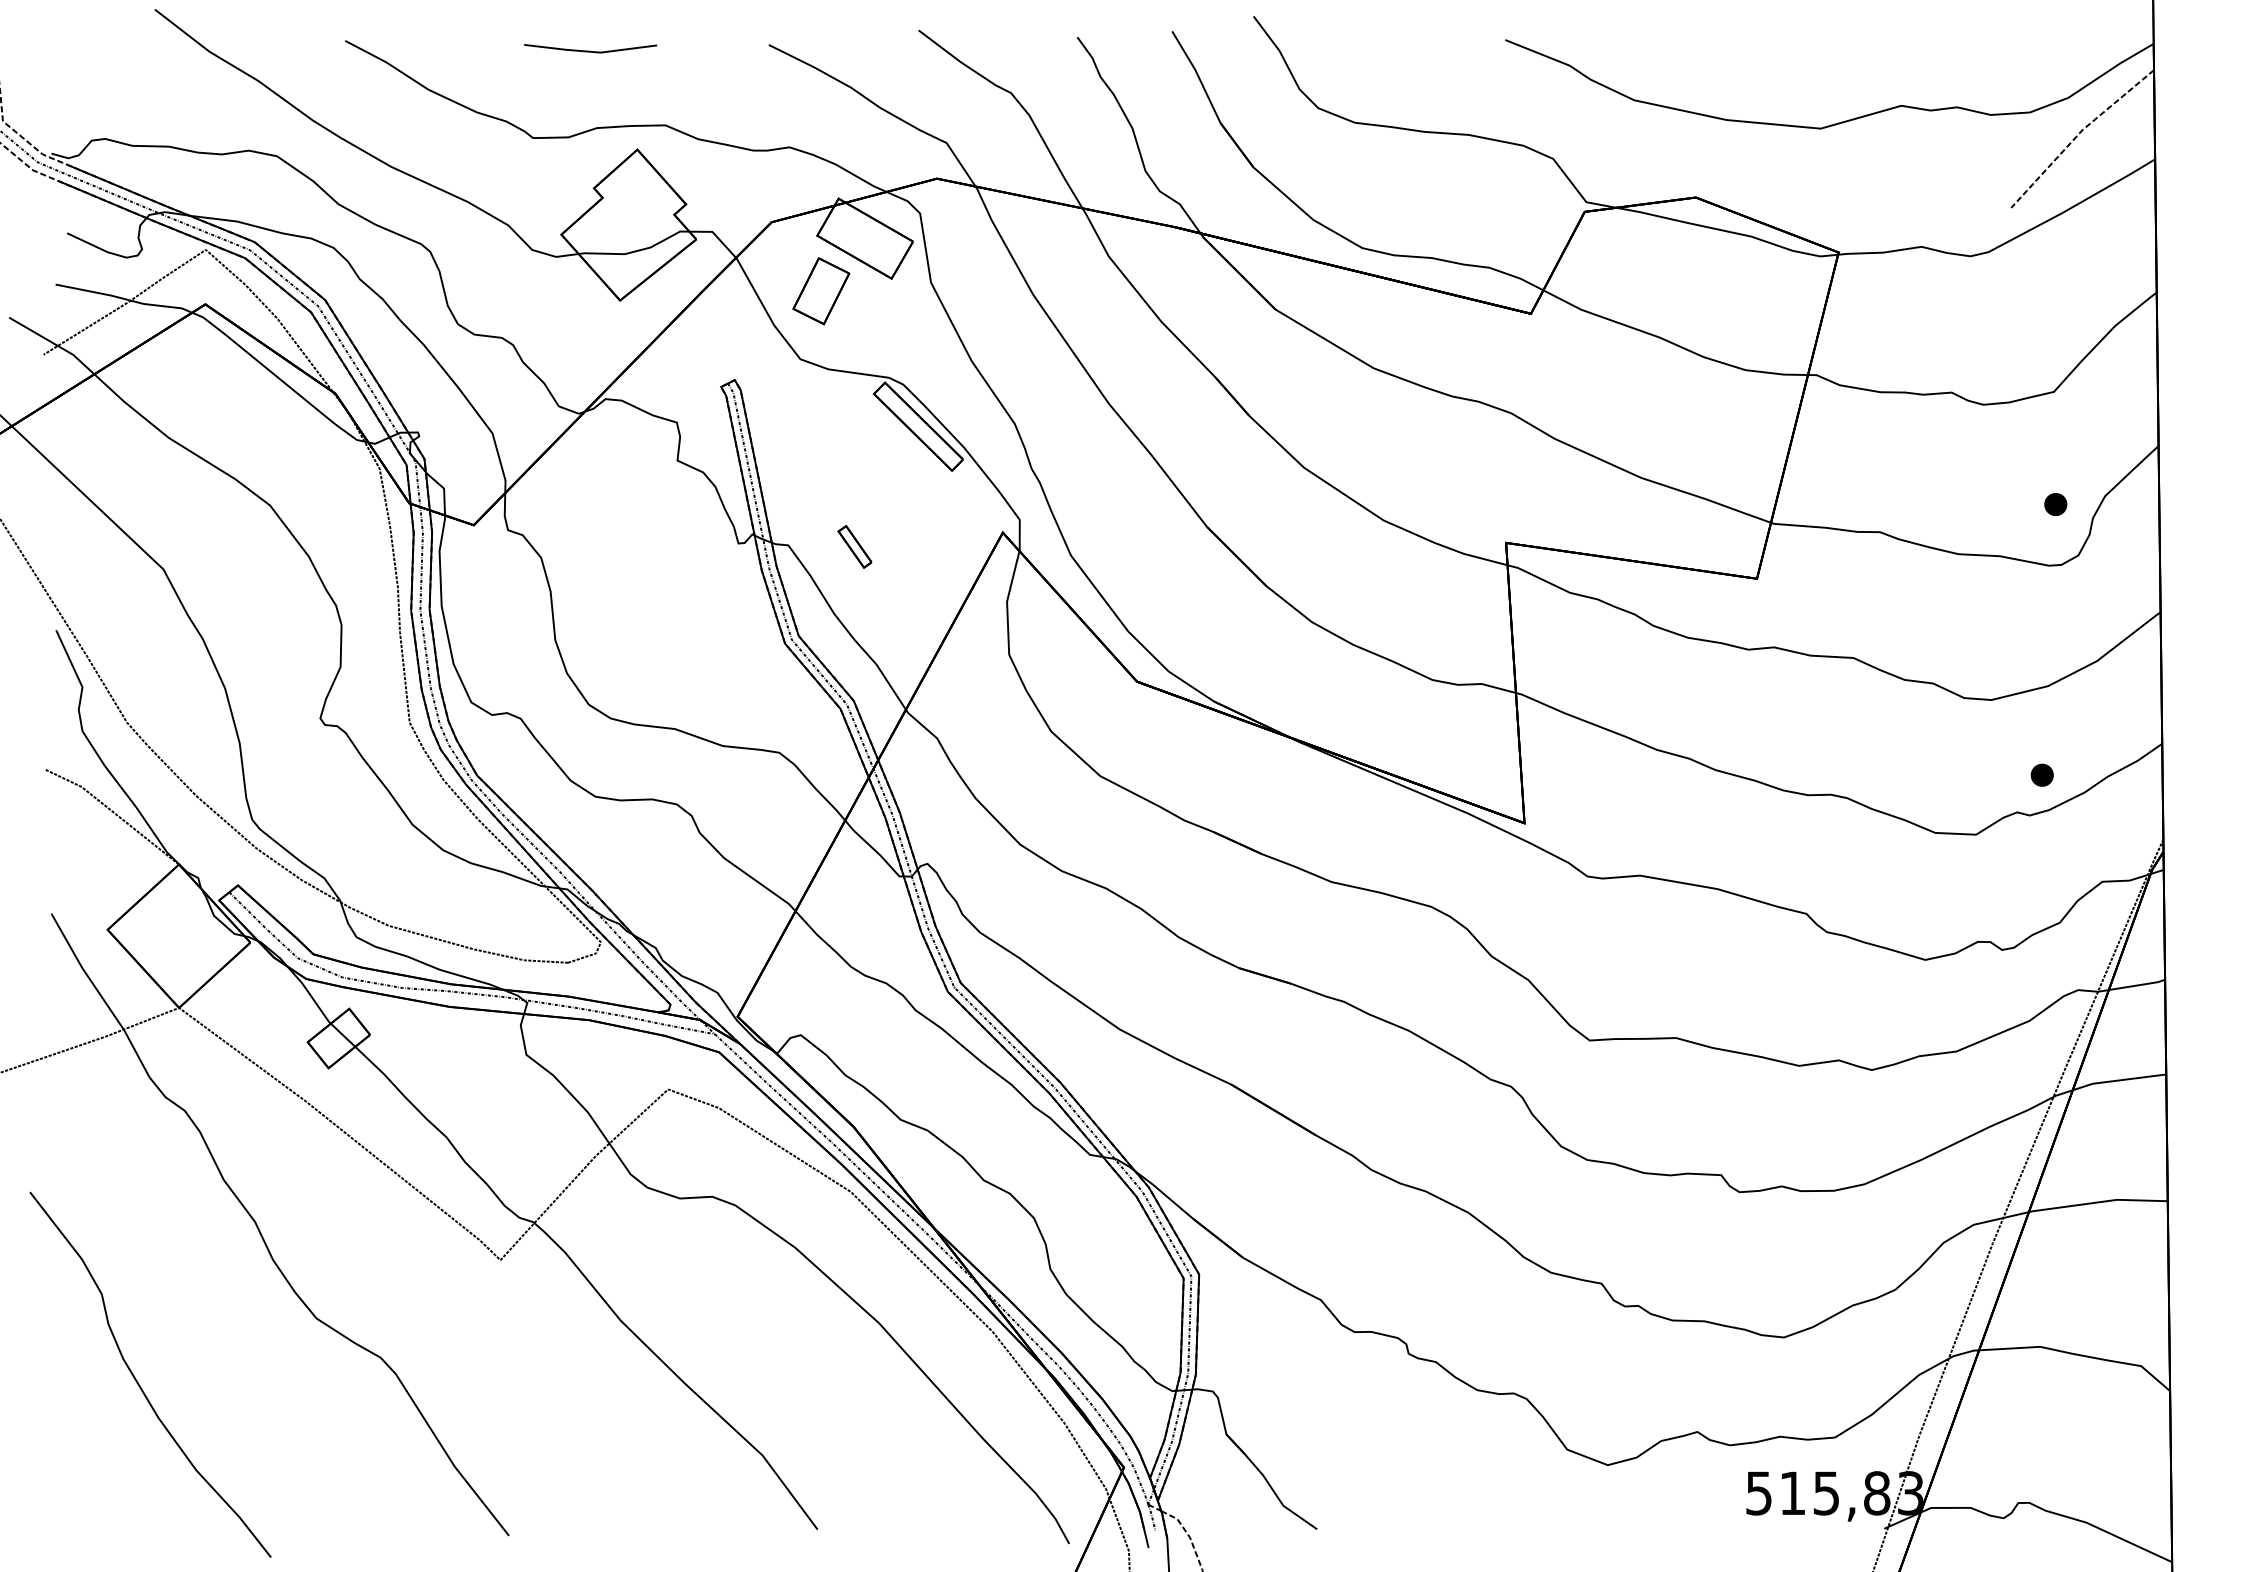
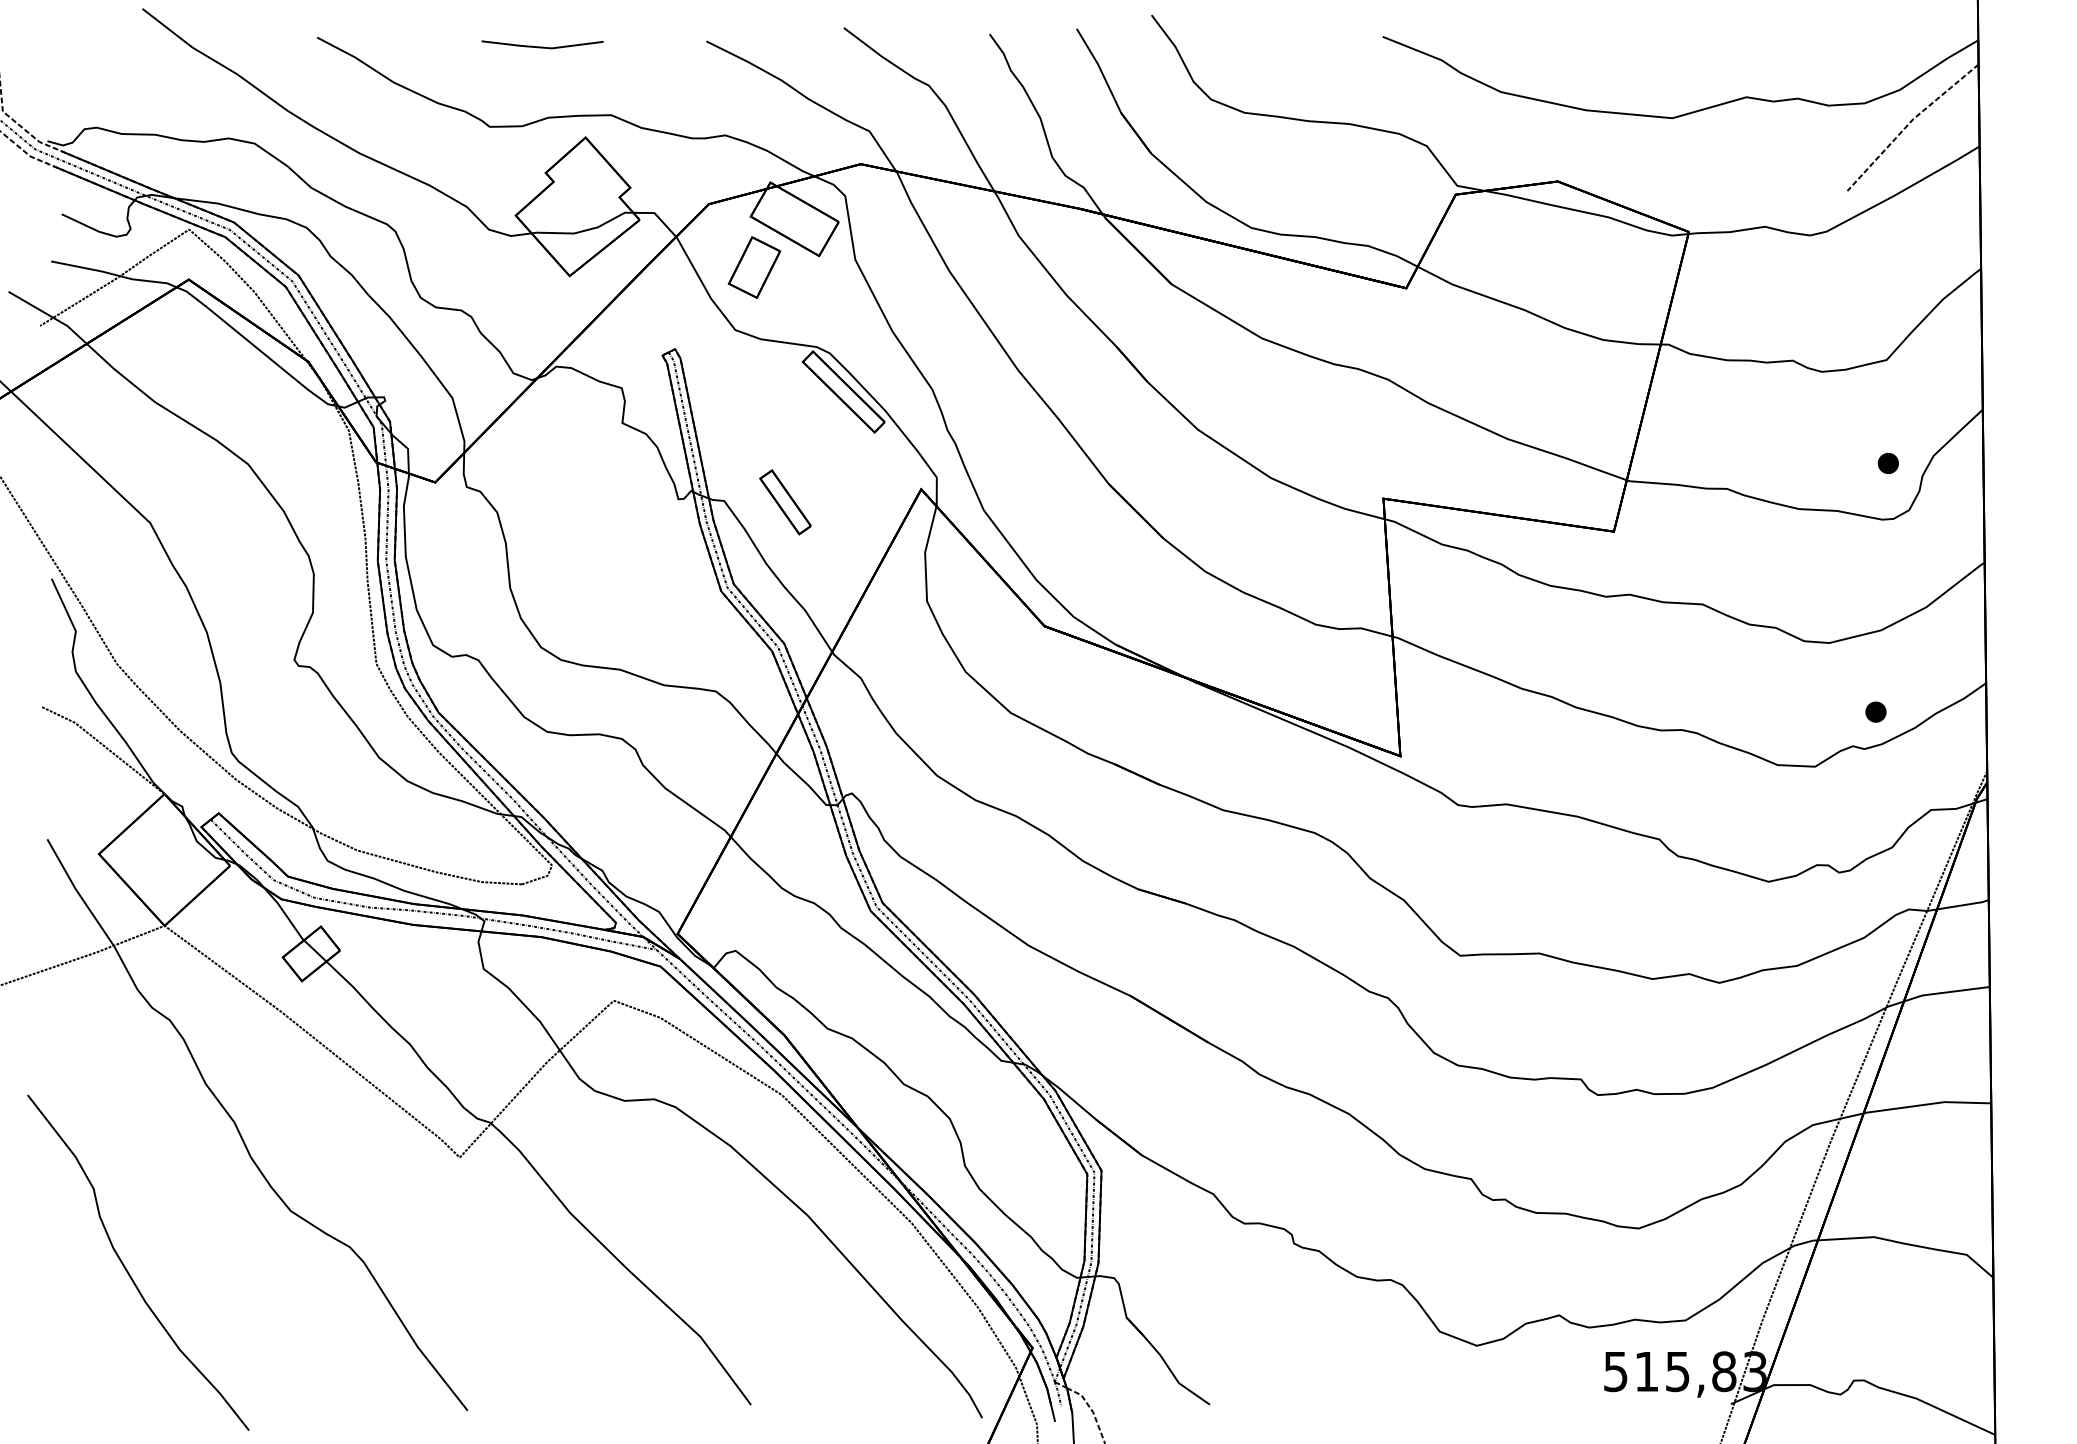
part: (854, 546) -> (784, 502), size x1.67

